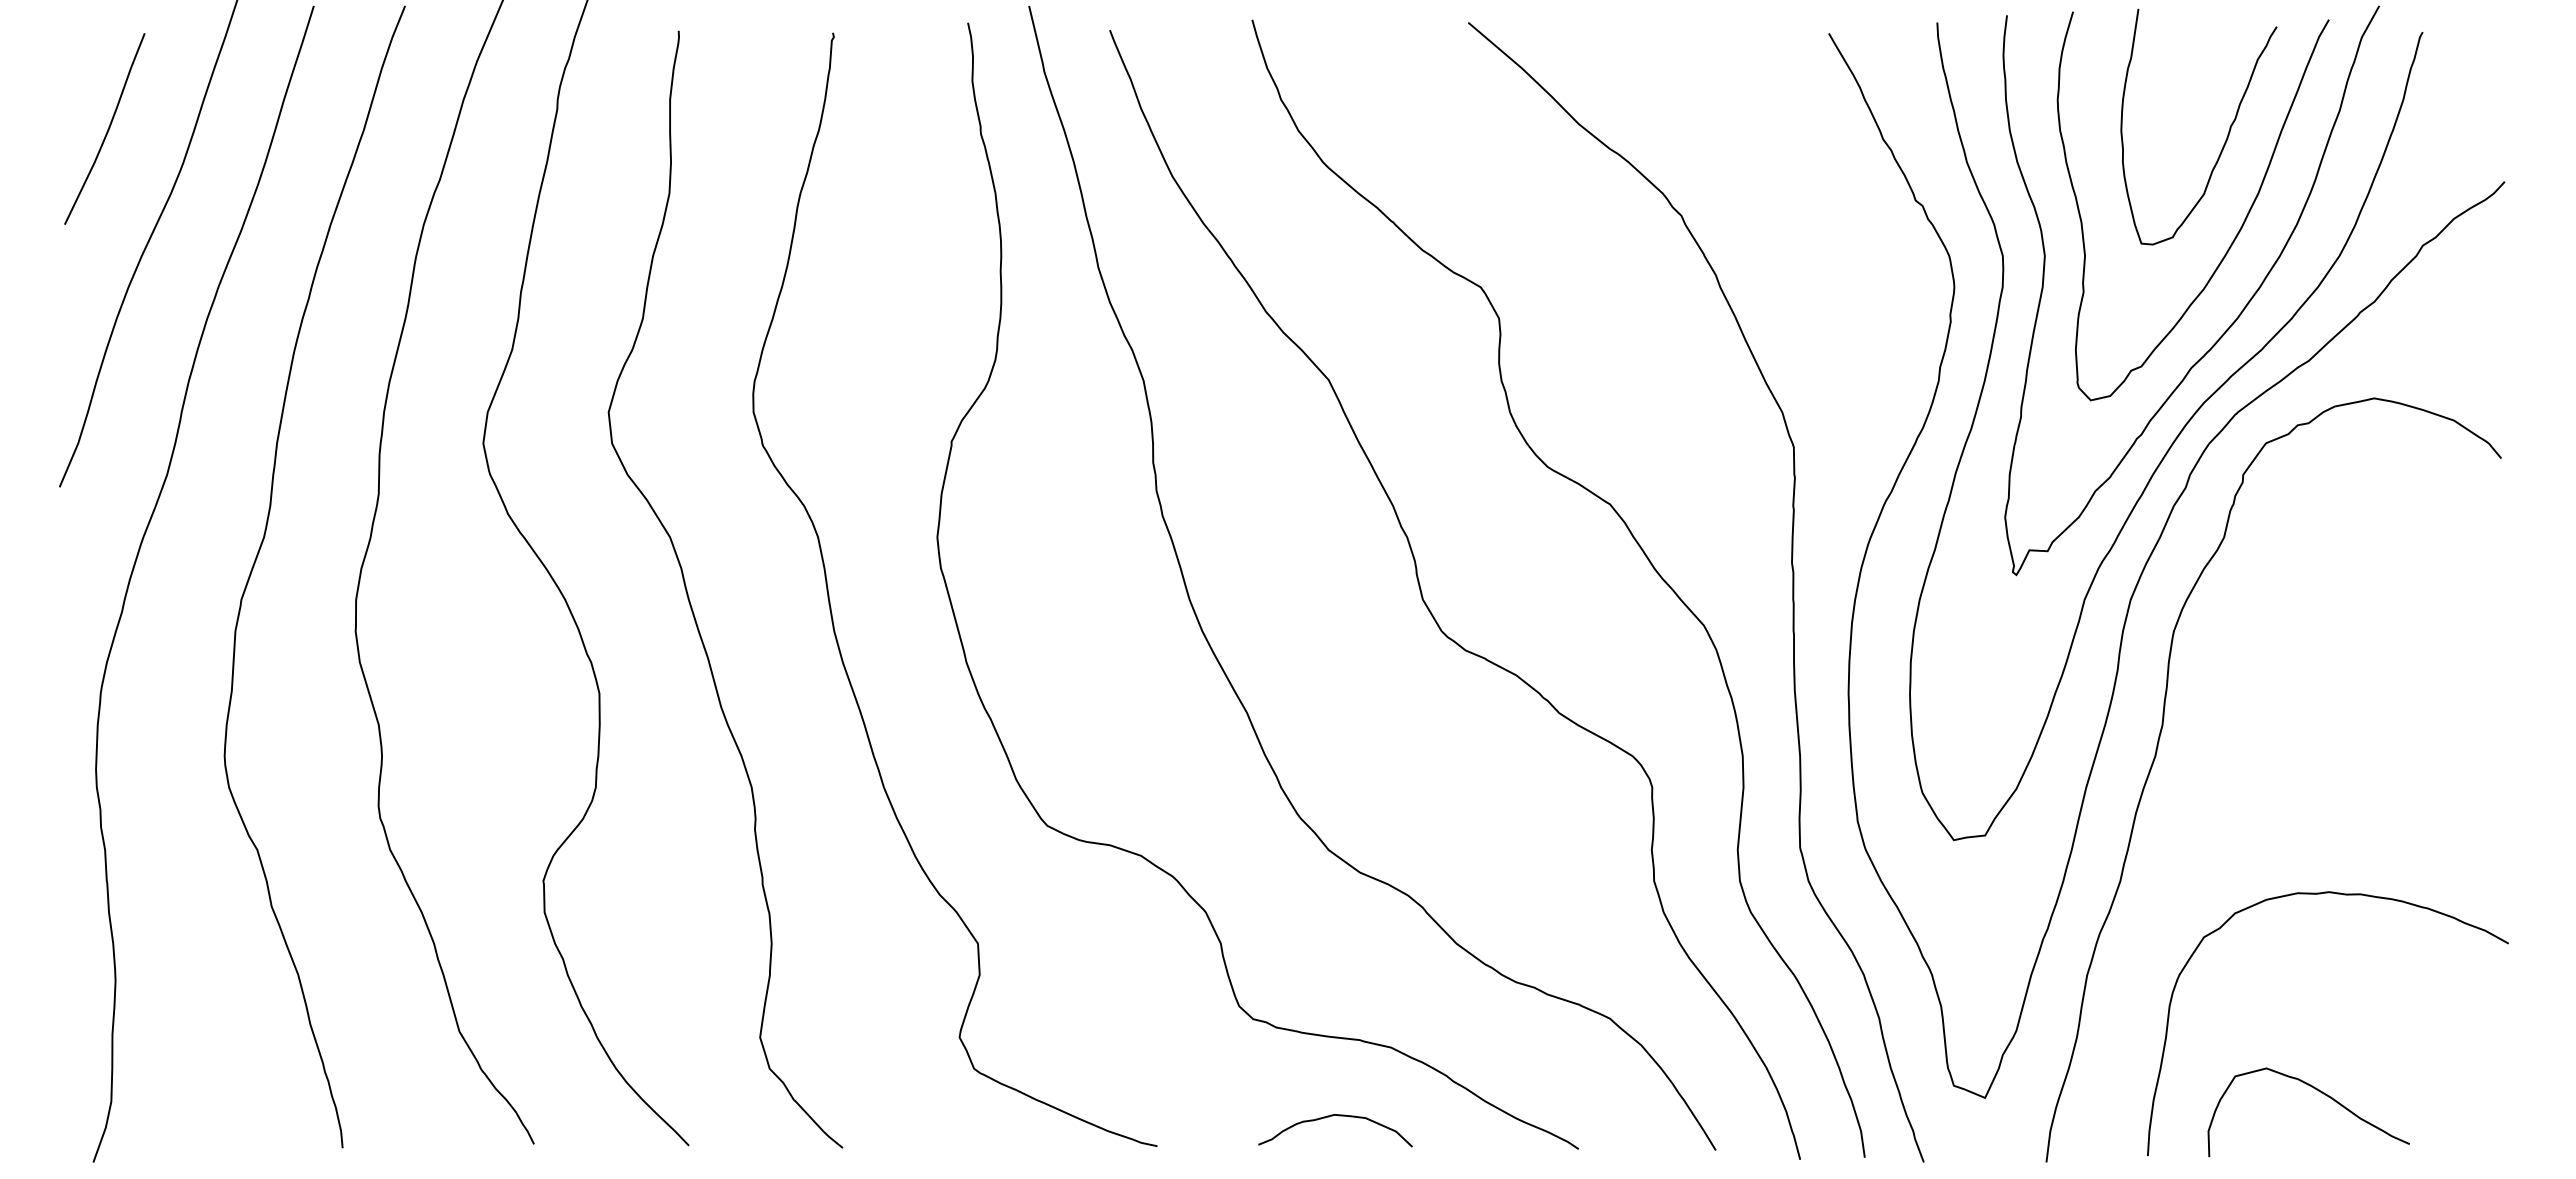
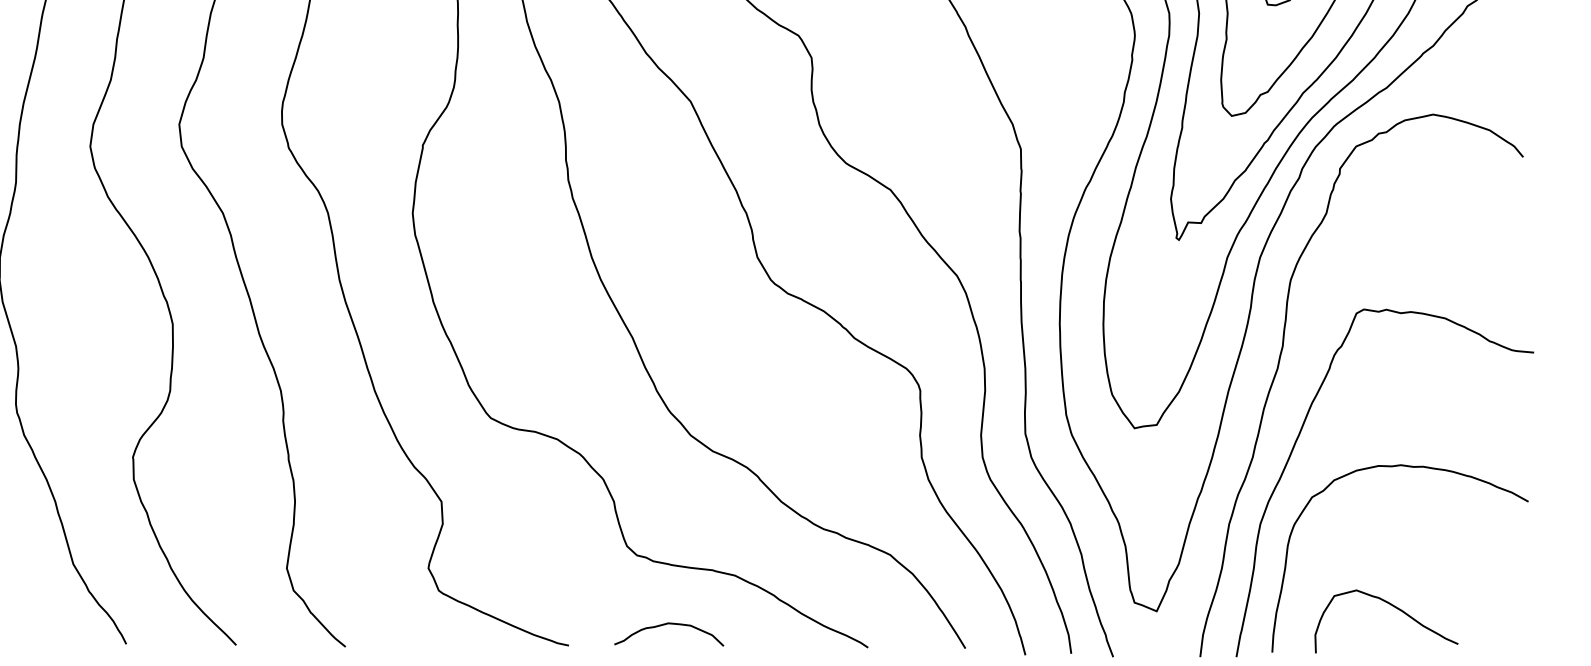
curve: (2181, 861) -> (1296, 443), added
curve: (1332, 1116) -> (667, 624), moved

